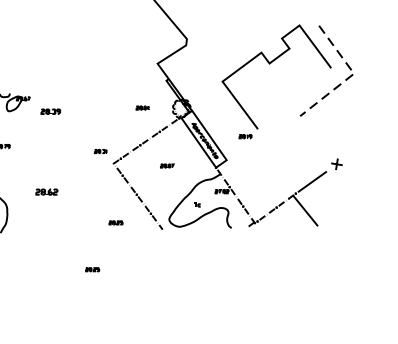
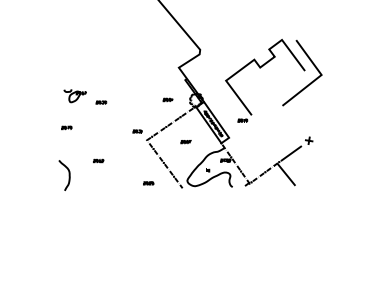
line: (351, 75) -> (319, 76), dashed -> solid
part: (51, 111) -> (101, 102), size x0.71
part: (46, 191) -> (98, 160), size x0.62
part: (92, 269) -> (131, 217), removed

